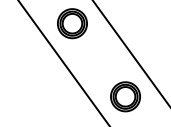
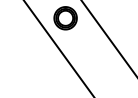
part: (125, 96) -> (106, 74), removed

